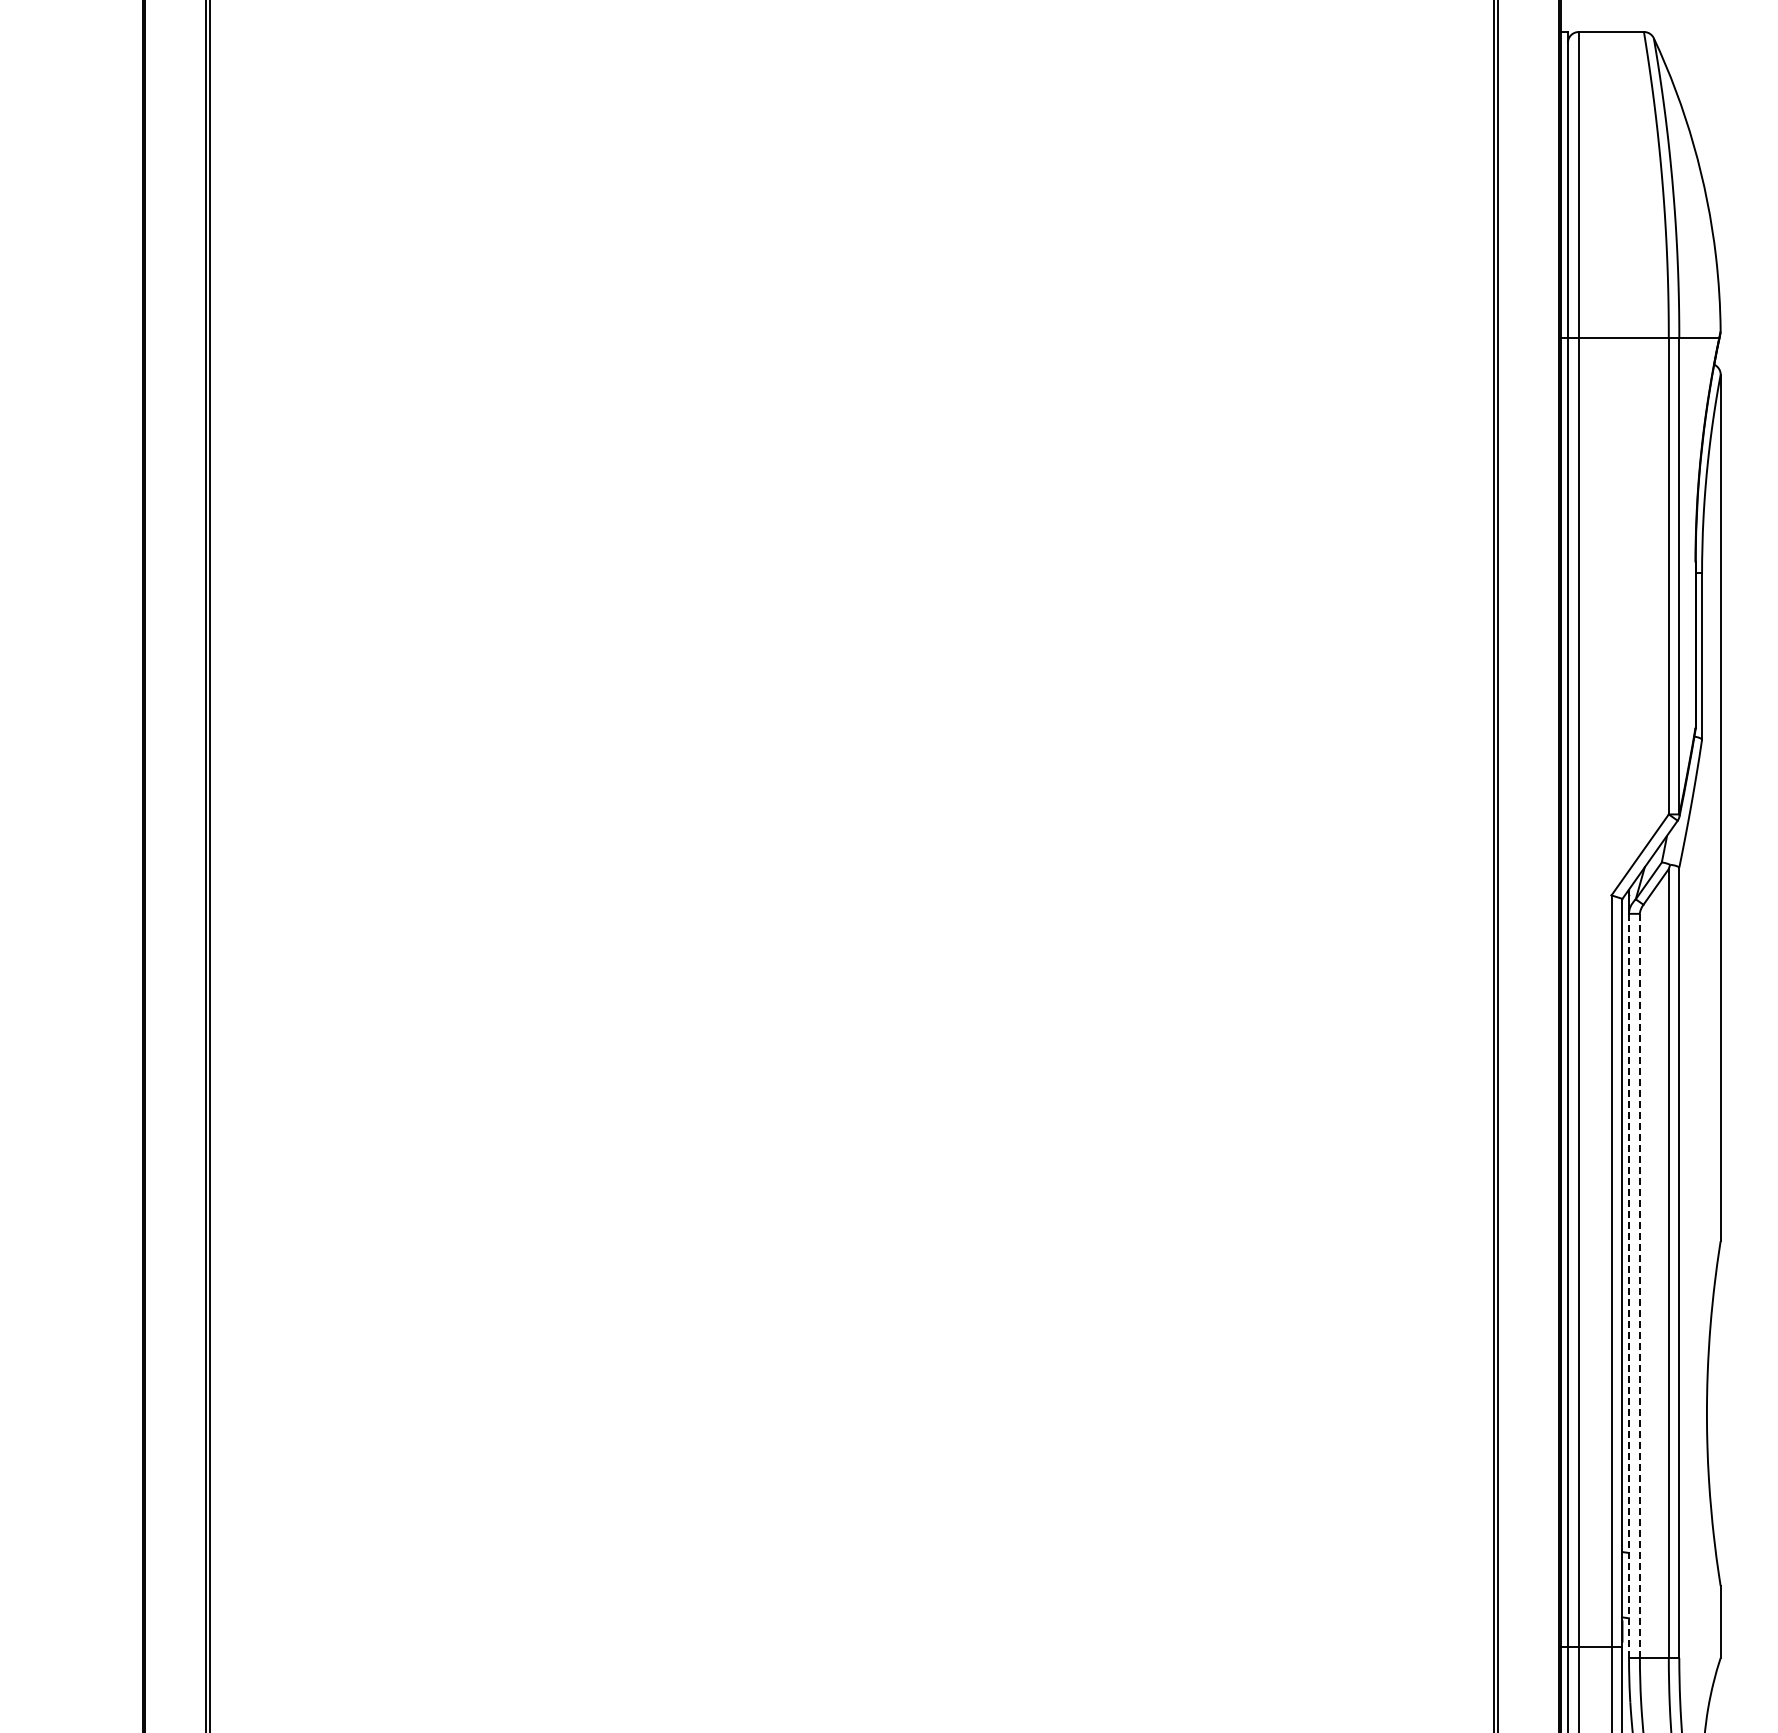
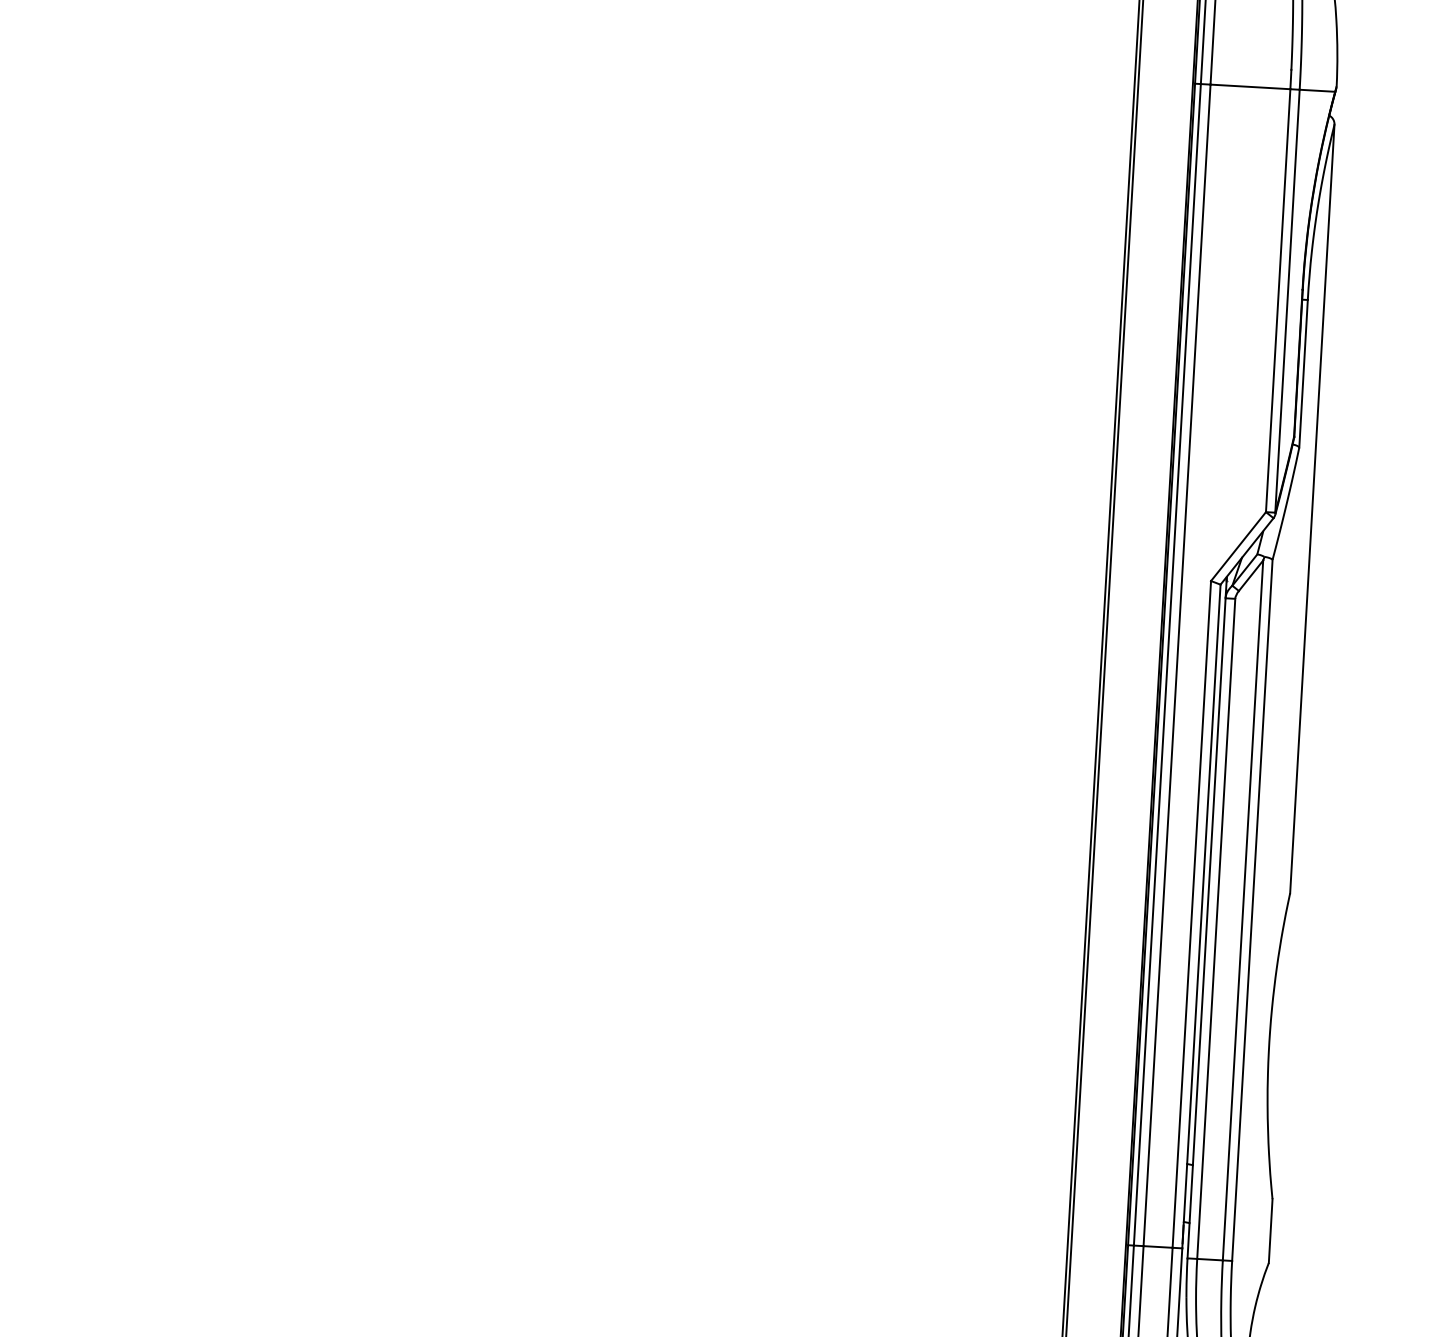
line: (1629, 1286) -> (1206, 928), dashed -> solid
line: (1639, 1286) -> (1215, 929), dashed -> solid

